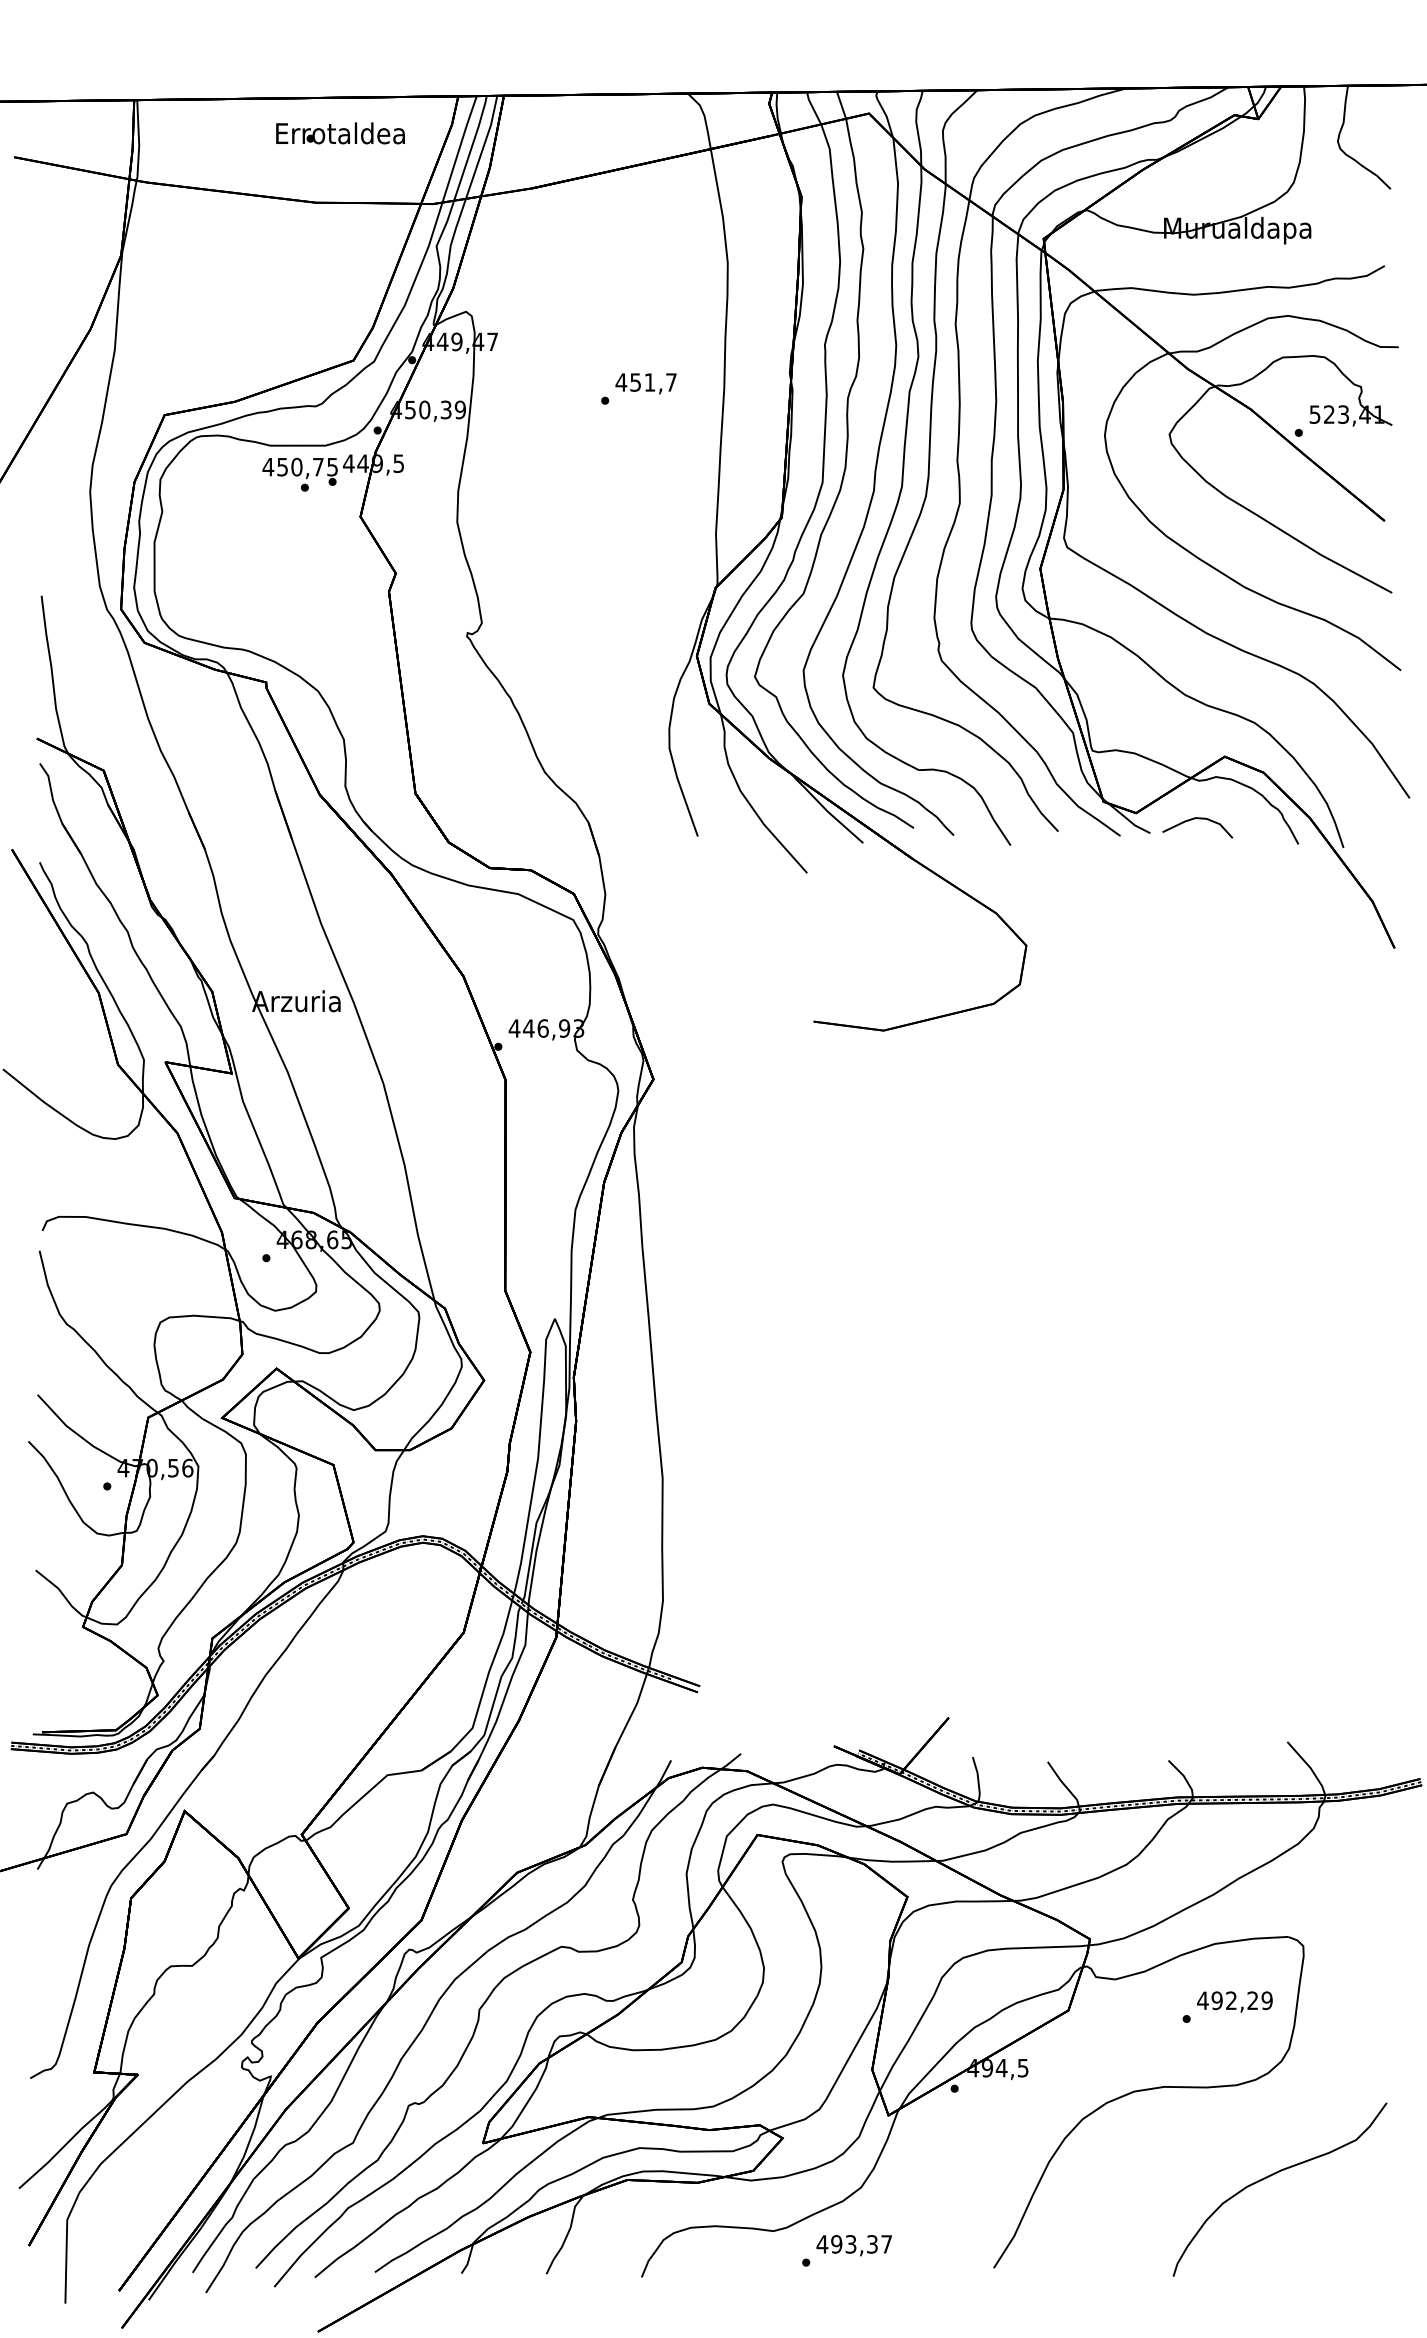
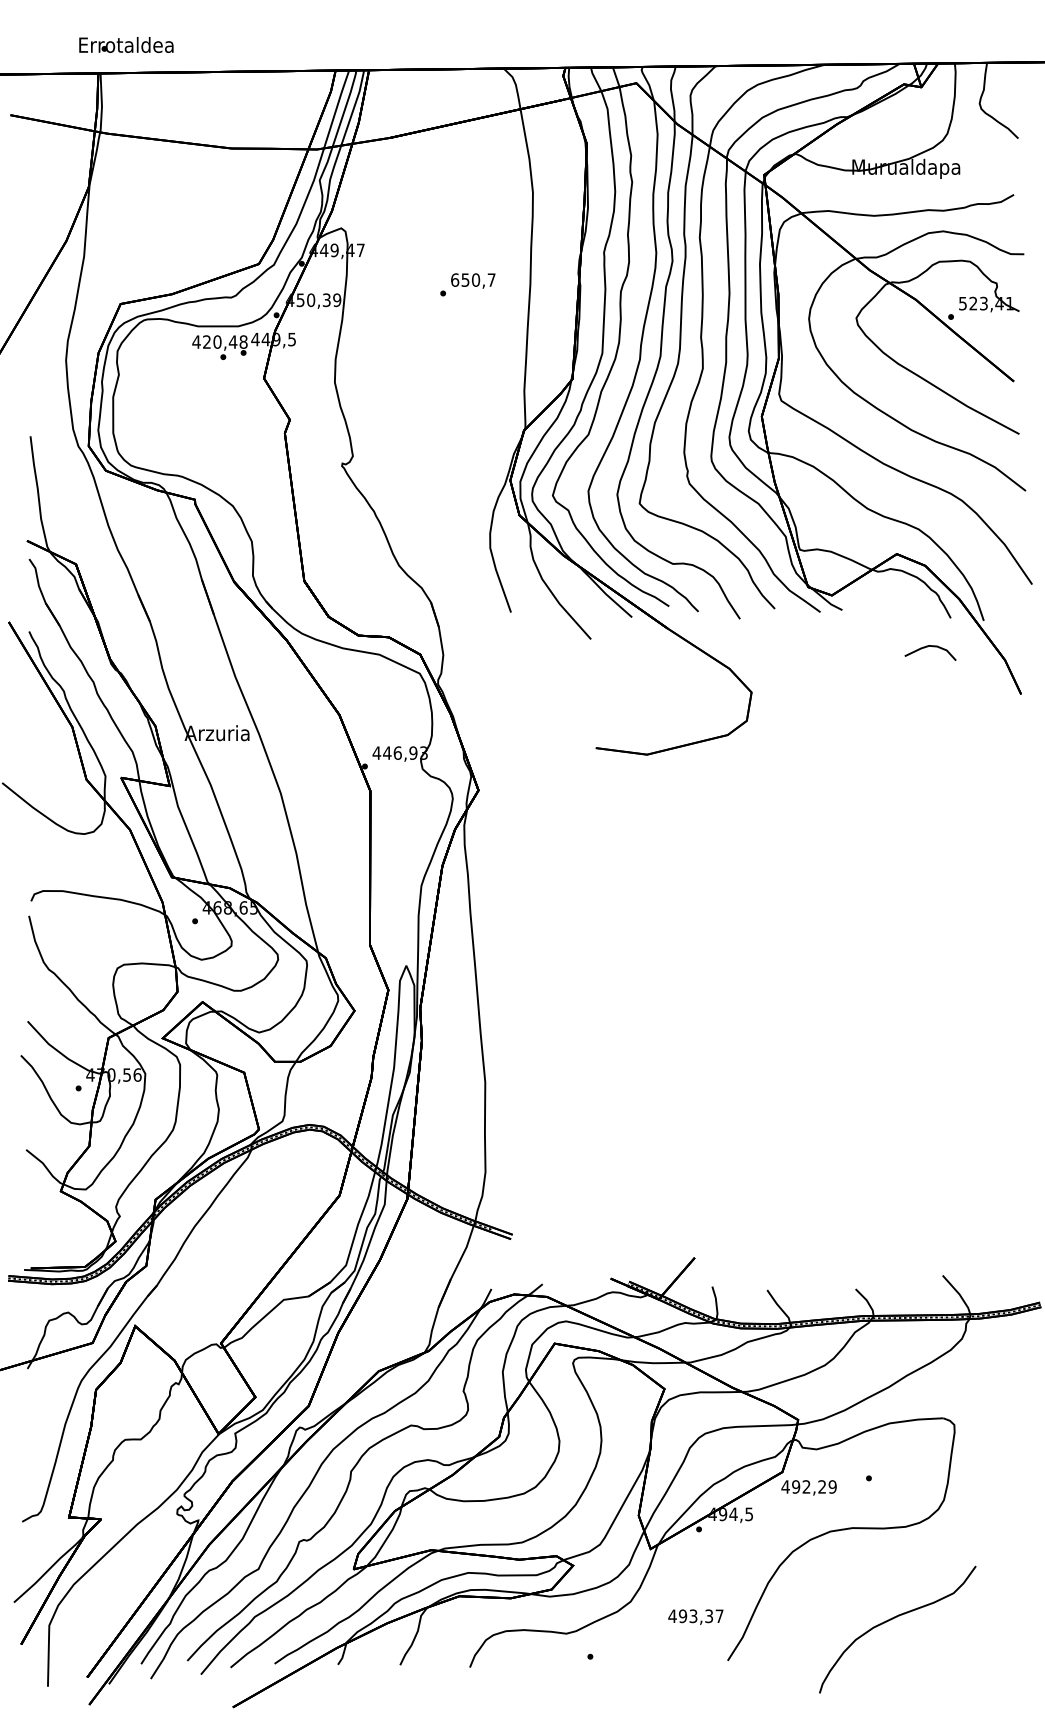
text: (340, 133) -> (126, 45), moved
text: (635, 382) -> (465, 280), 451,7 -> 650,7
text: (307, 466) -> (225, 341), 450,75 -> 420,48
curve: (1197, 819) -> (930, 646), moved
text: (1234, 2001) -> (808, 1487), moved
curve: (1273, 2175) -> (892, 1619), moved
text: (853, 2245) -> (695, 1617), moved

